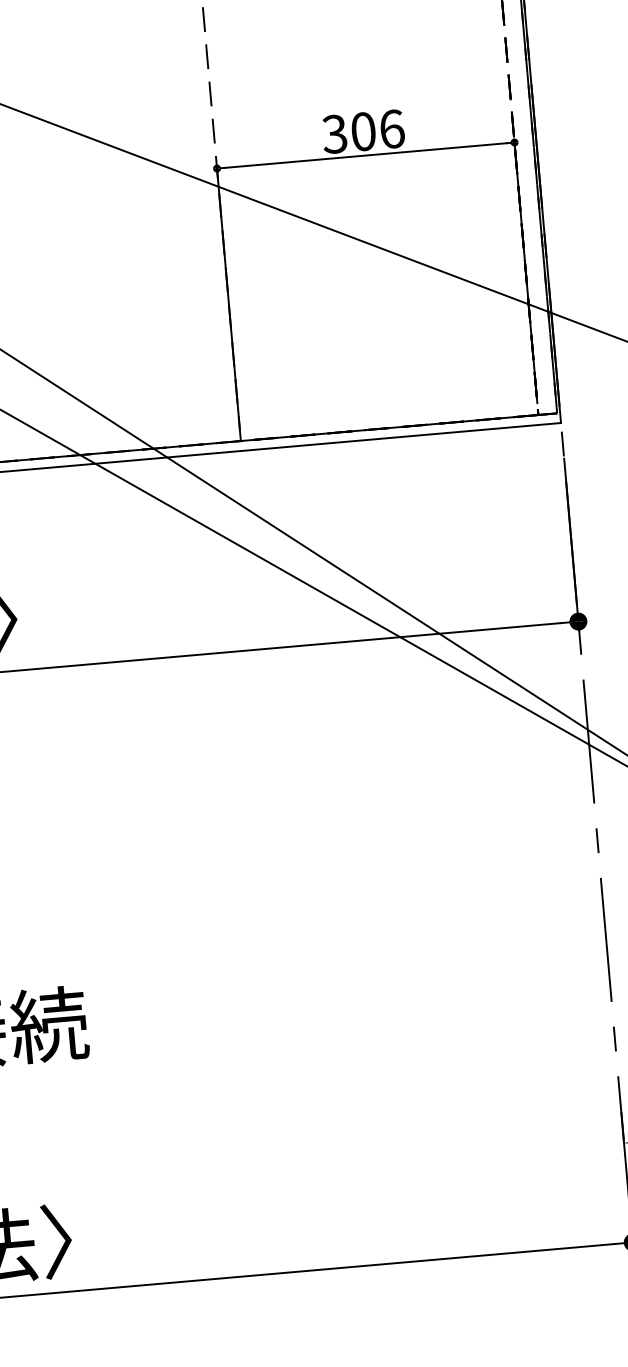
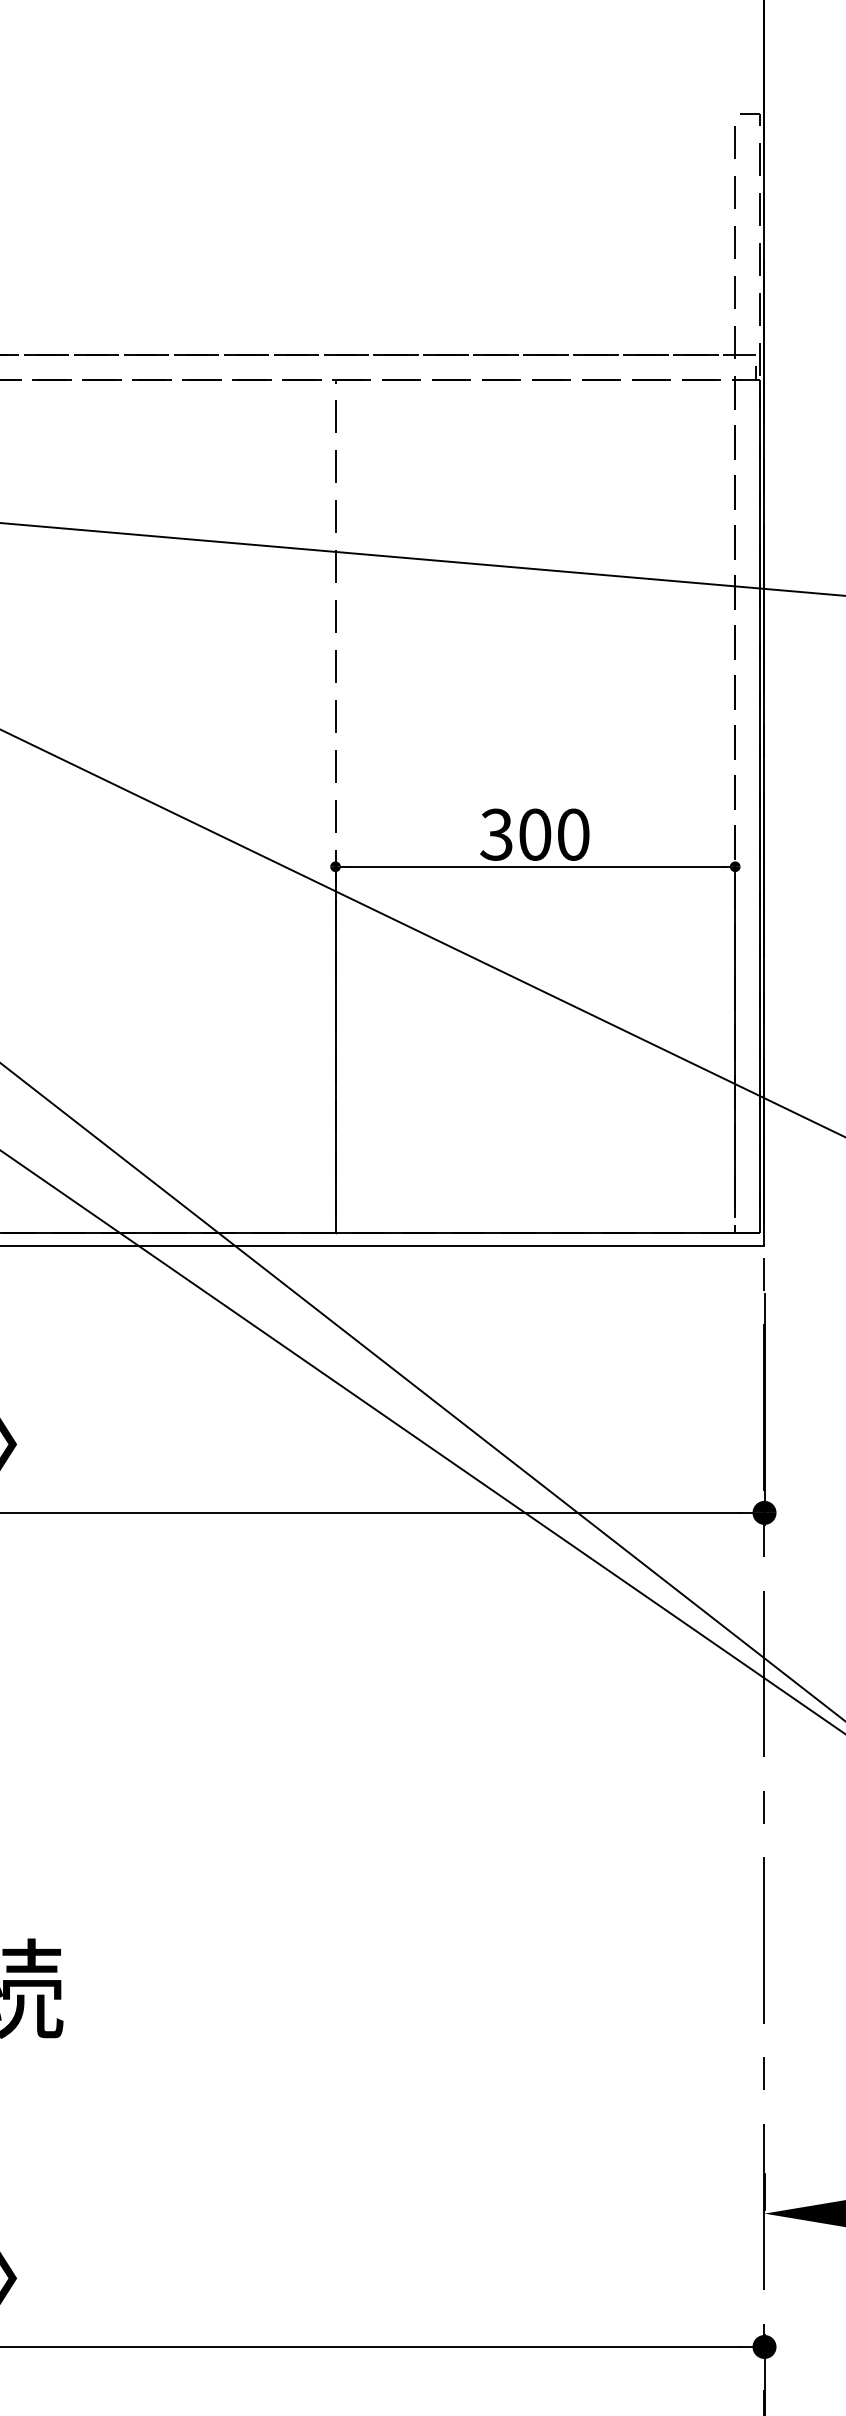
text: (392, 129) -> (573, 834), 306 -> 300

